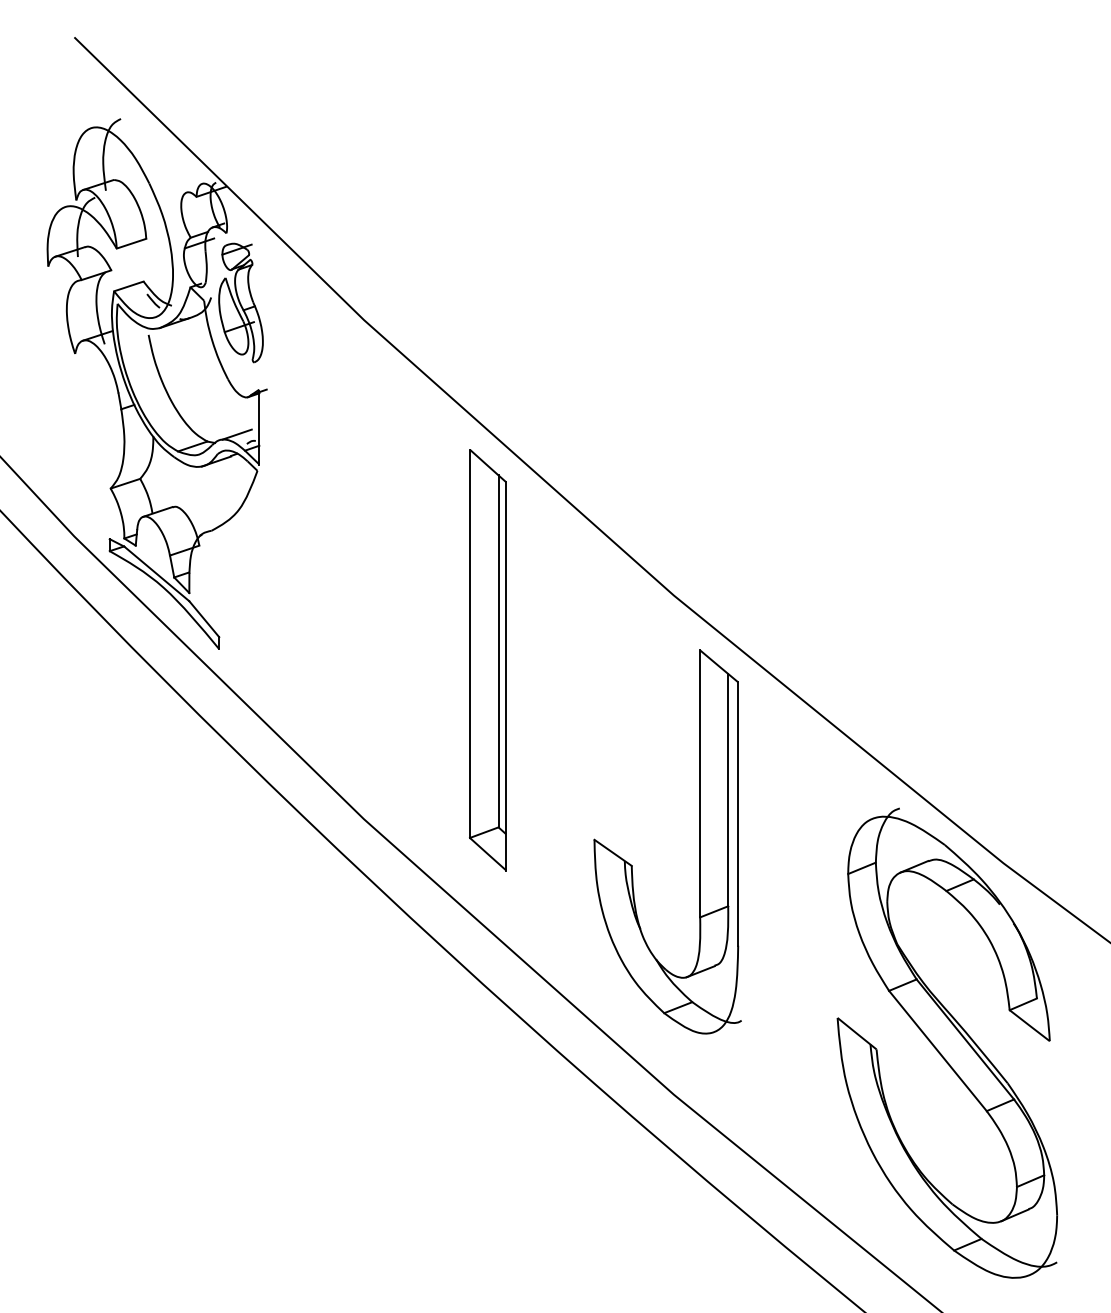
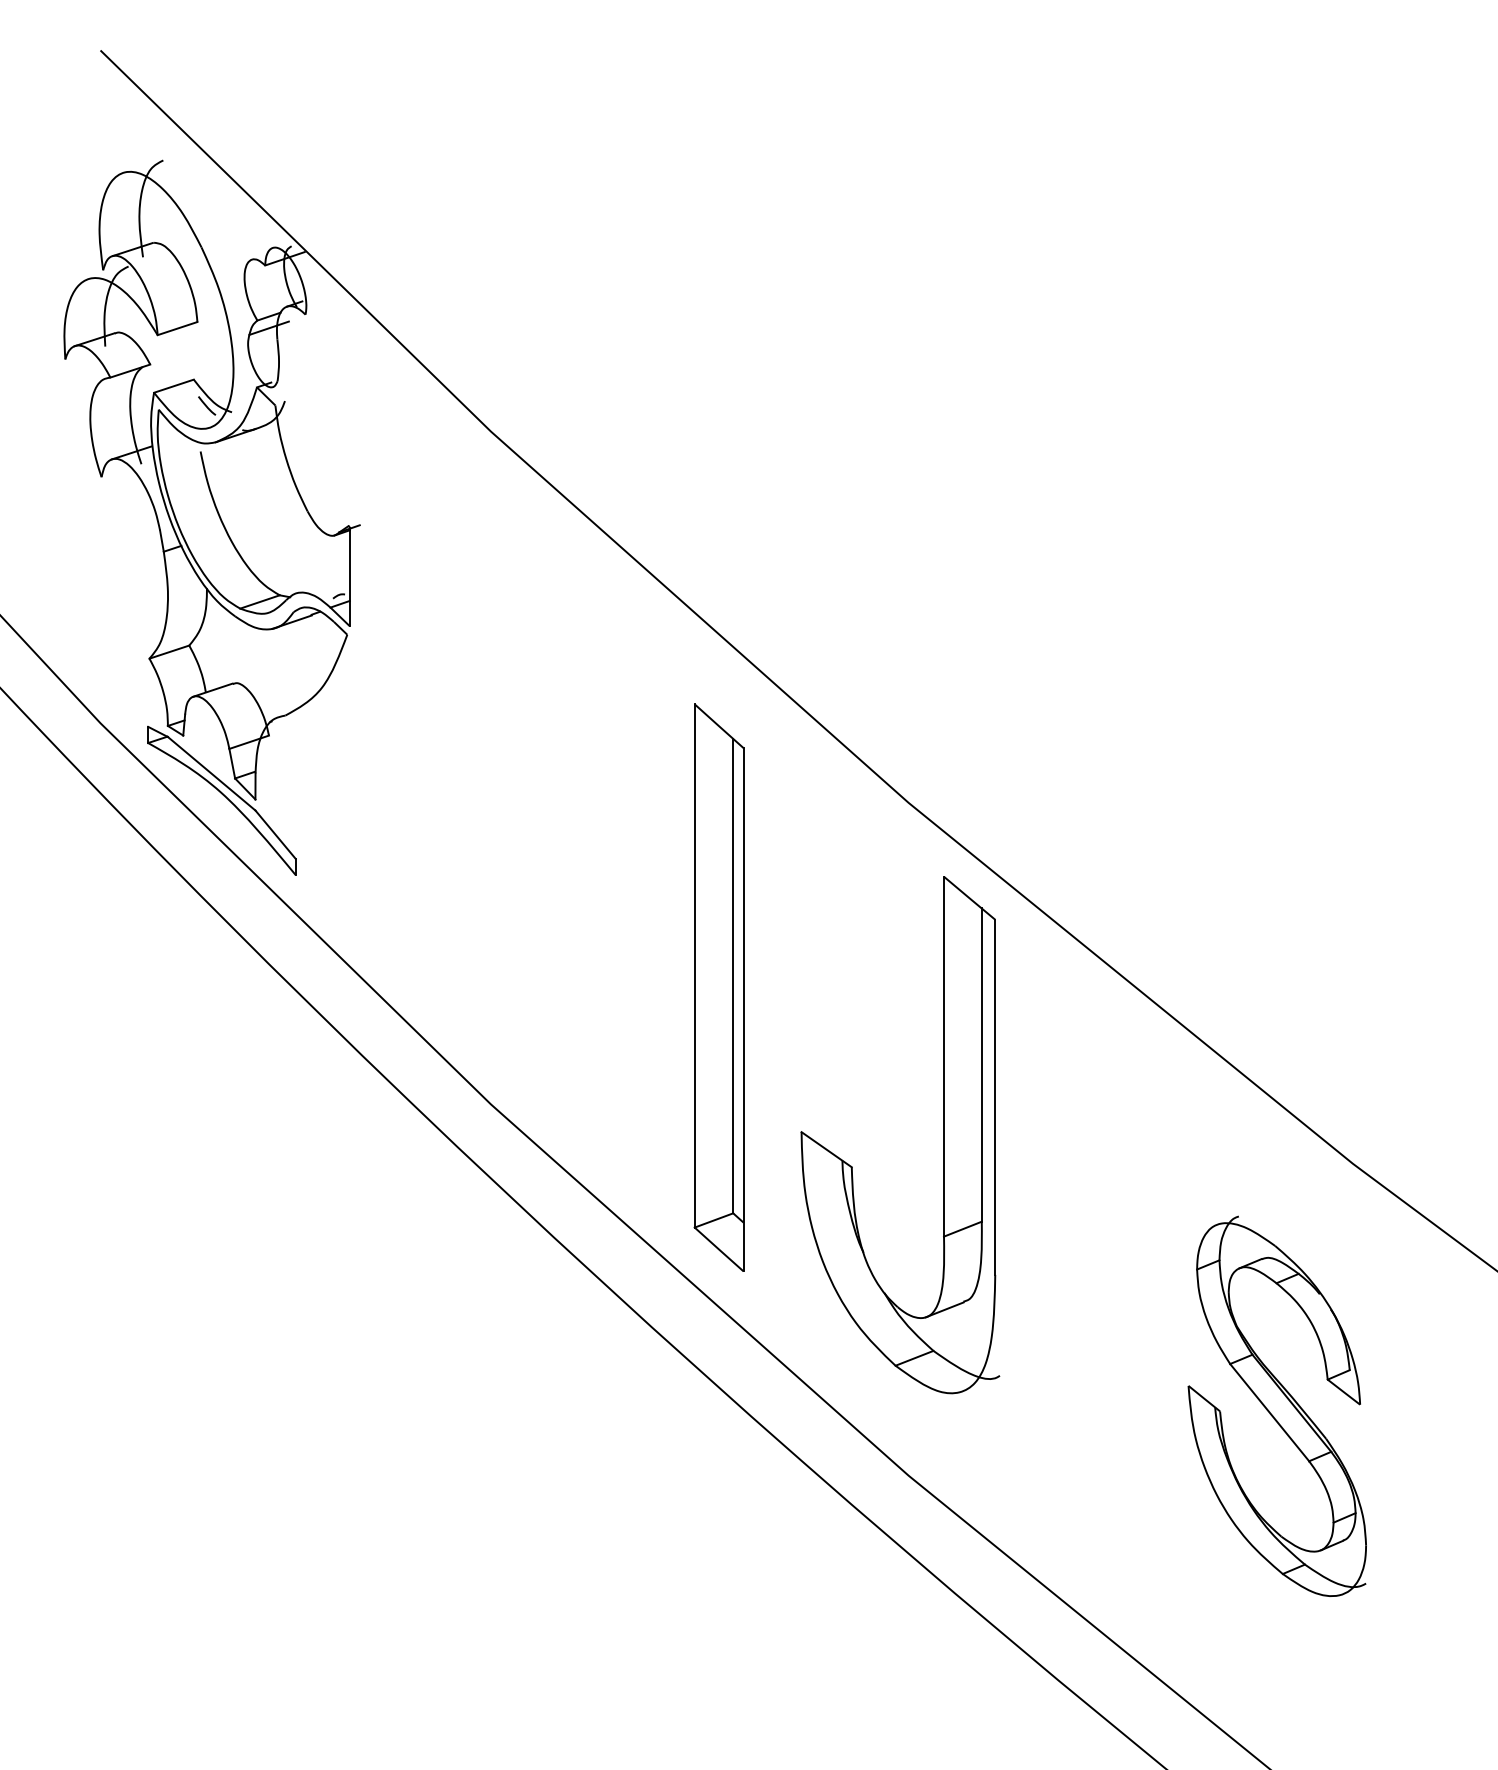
part: (240, 302) -> (324, 408), removed
line: (236, 434) -> (319, 585), removed
part: (487, 659) -> (718, 987), moved
part: (947, 1043) -> (1277, 1406), size x0.6

